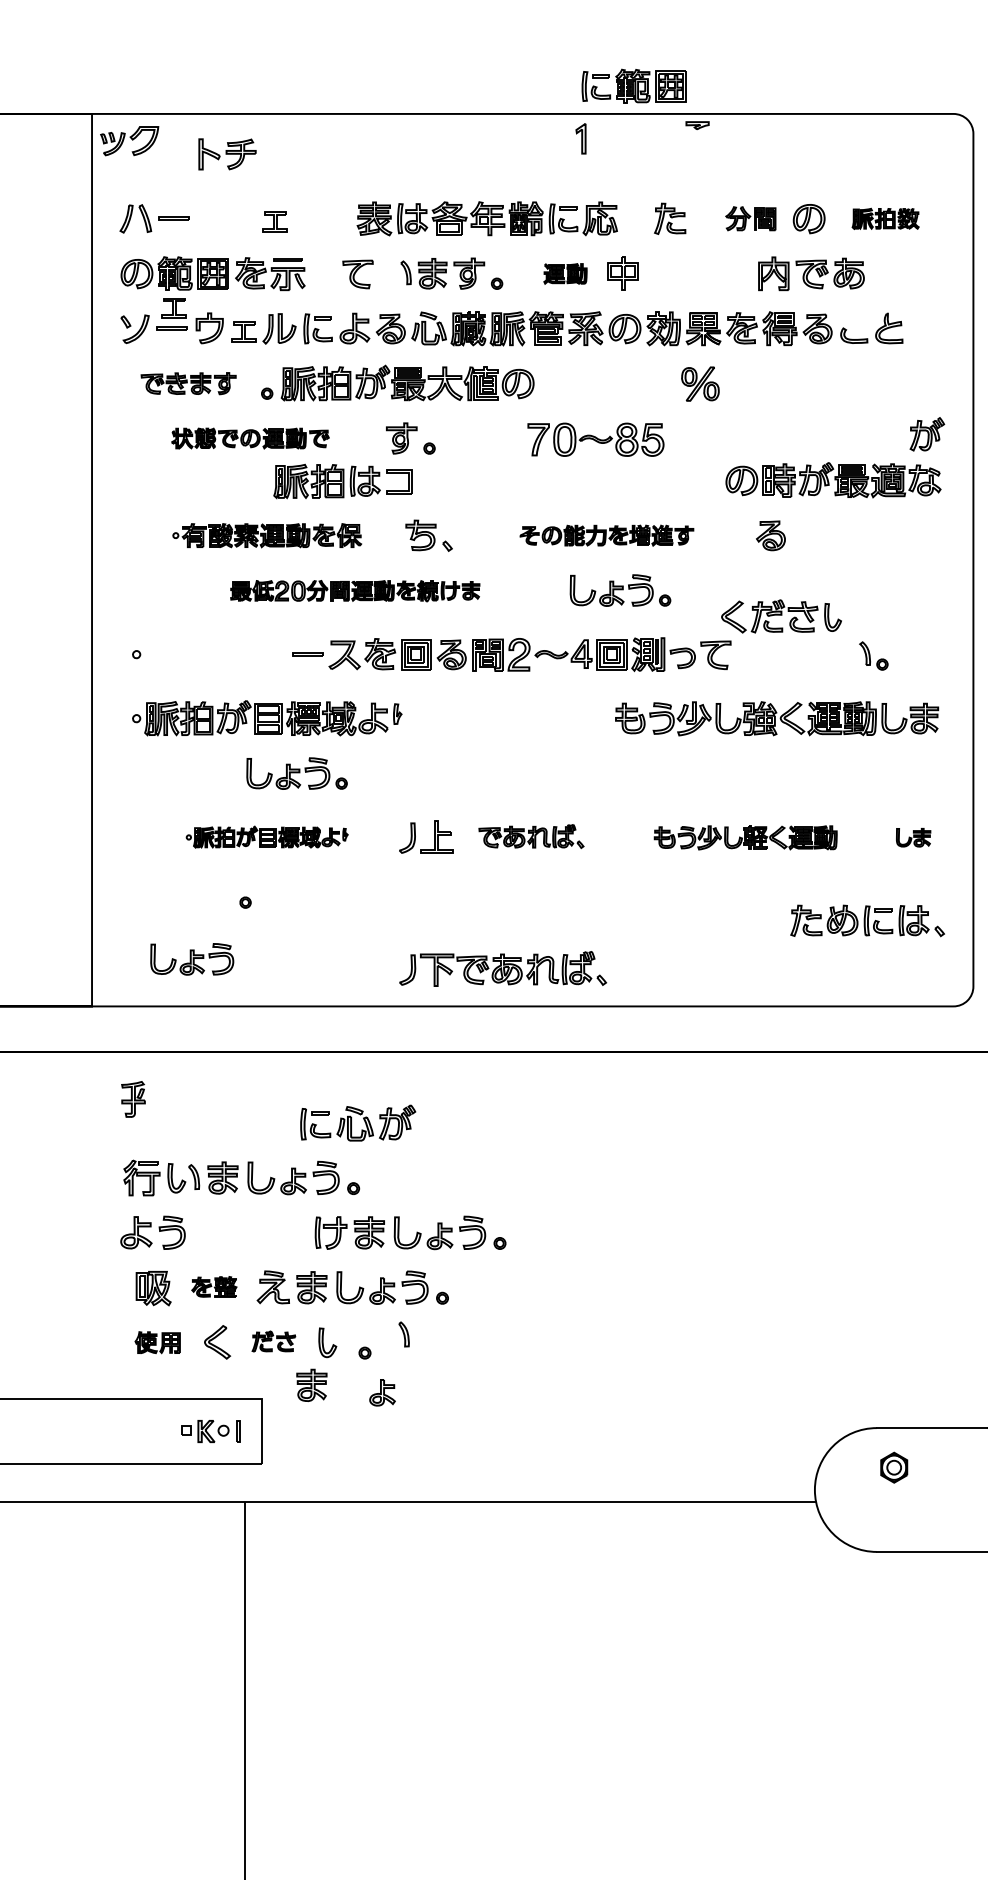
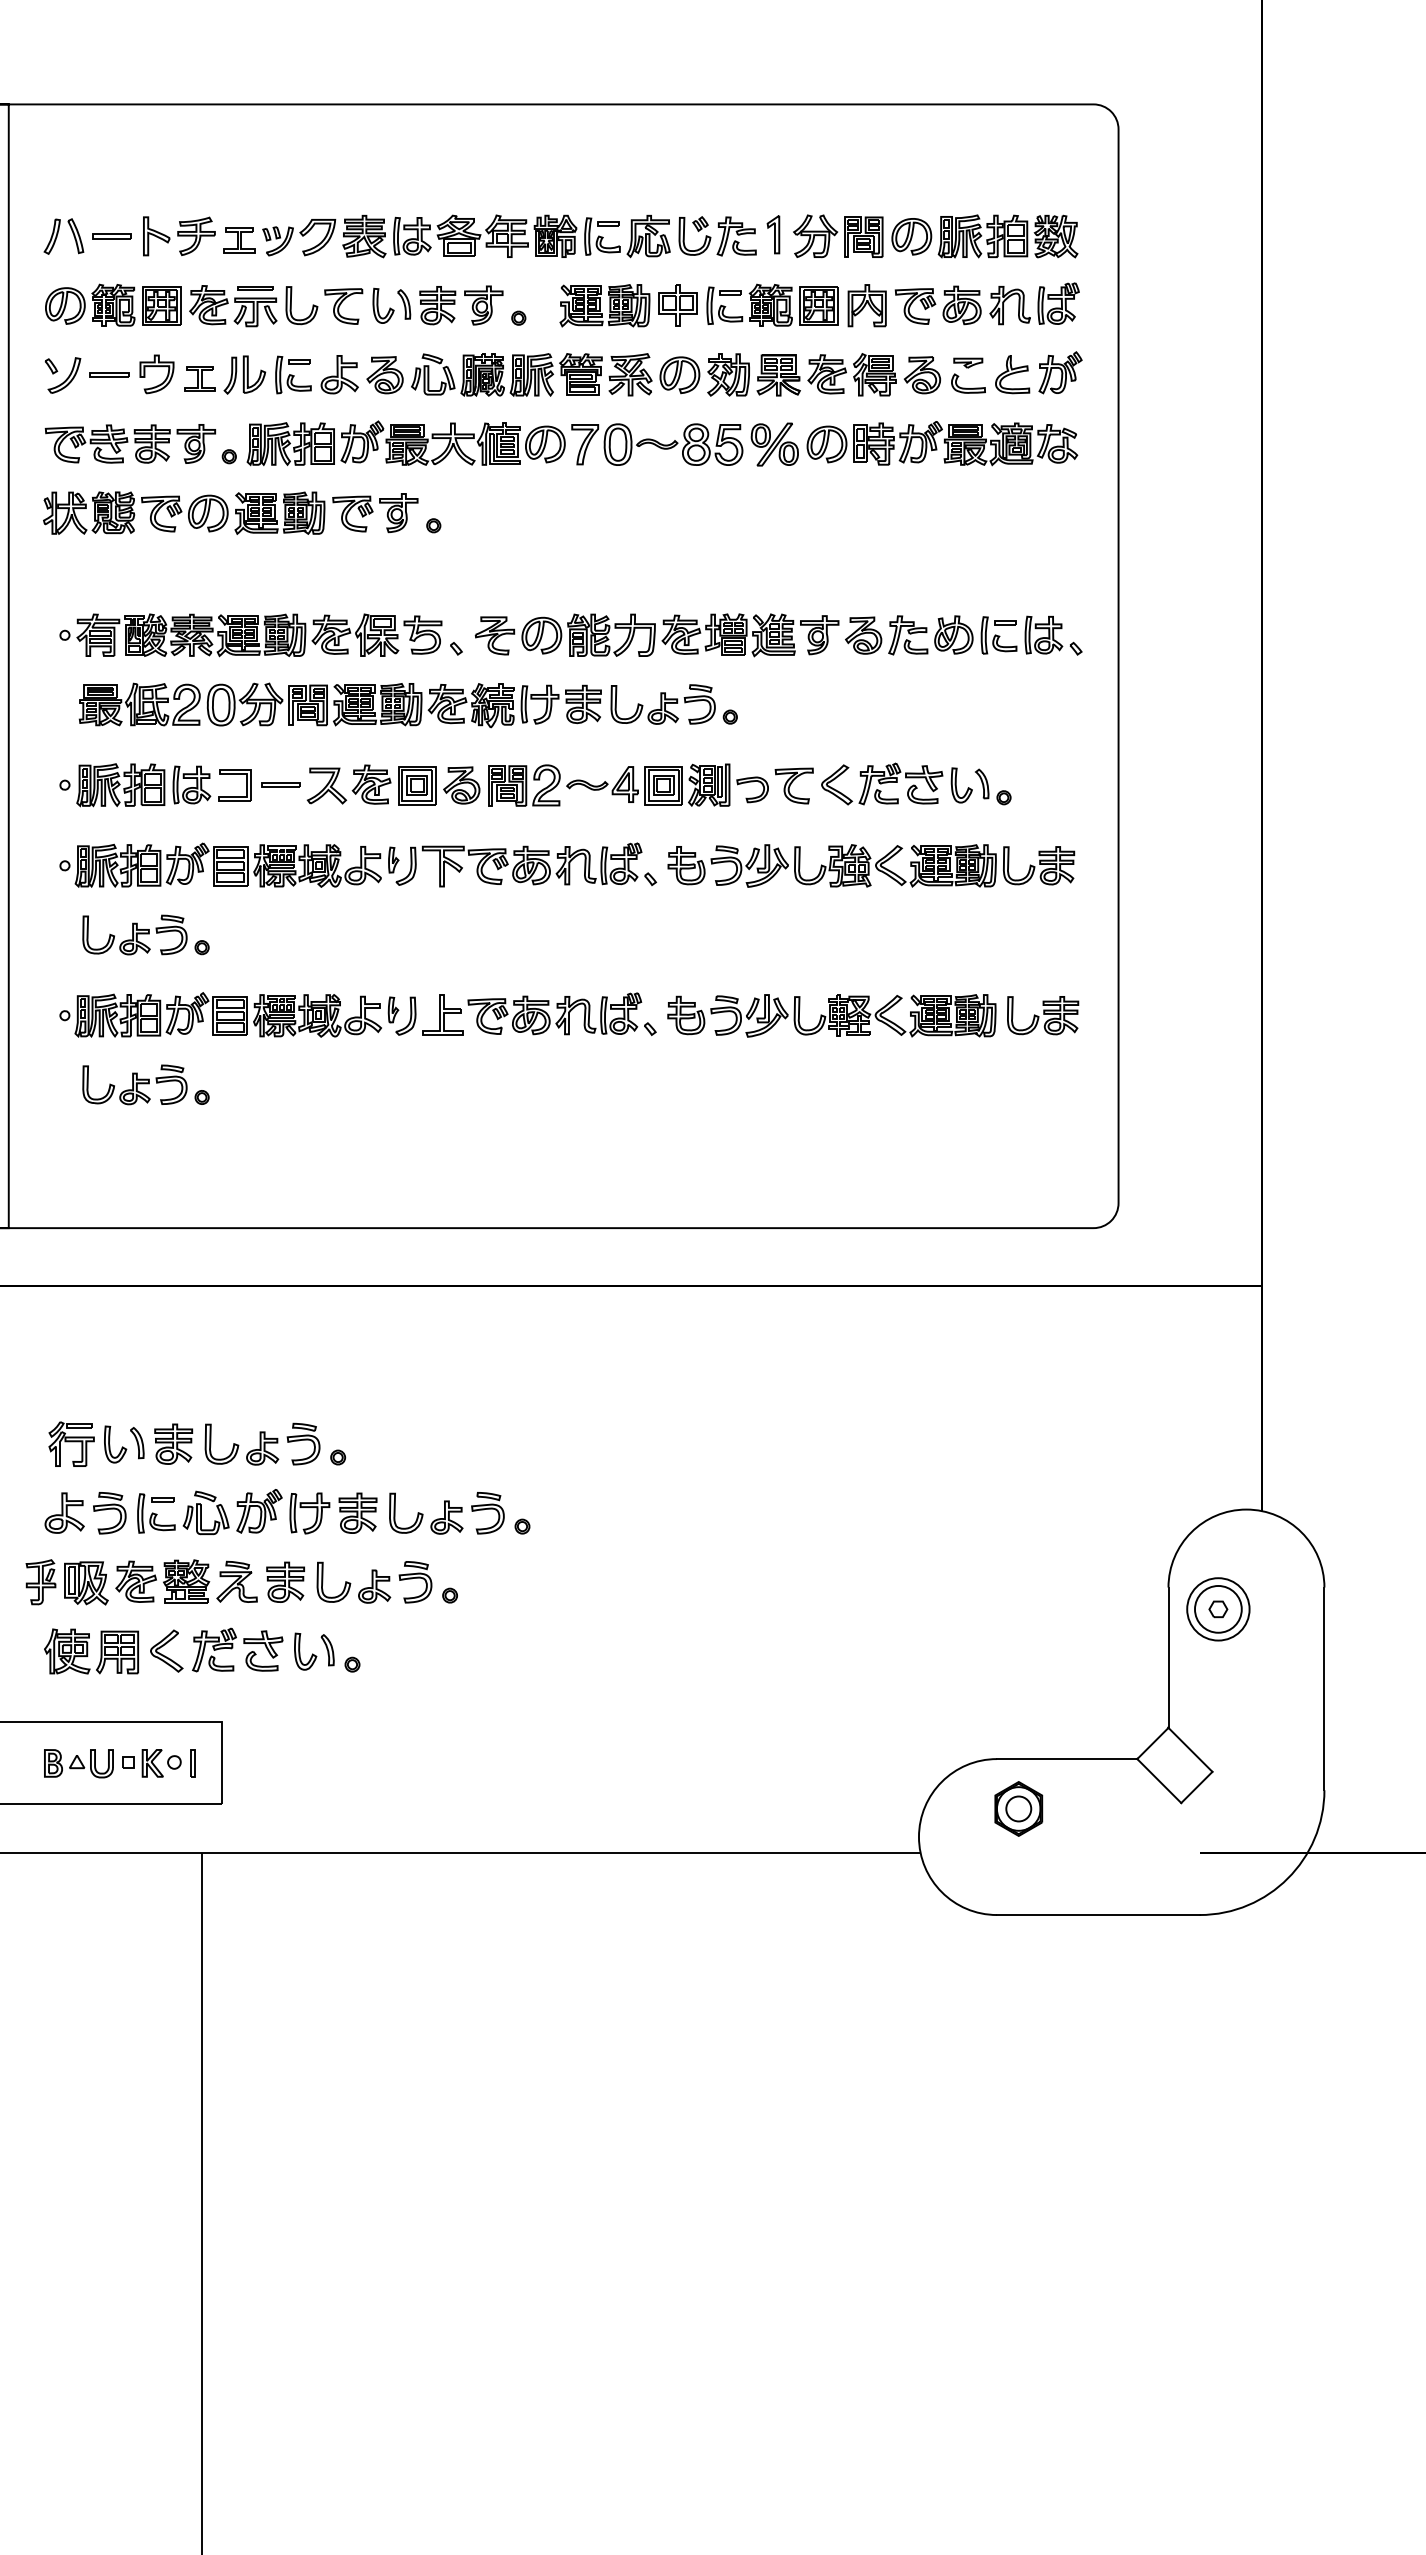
part: (634, 85) -> (772, 304), moved
part: (697, 125) -> (968, 362), moved
part: (581, 138) -> (773, 234), moved
part: (129, 141) -> (299, 237), moved
part: (227, 154) -> (179, 236), moved
part: (636, 218) -> (694, 235), added
part: (750, 218) -> (838, 236), size x1.43
part: (885, 218) -> (1007, 236), size x1.67
part: (906, 272) -> (1034, 303), added
part: (316, 273) -> (291, 305), added
part: (389, 273) -> (383, 305), added
part: (565, 273) -> (604, 305), size x1.67
part: (173, 307) -> (111, 348), removed
part: (188, 383) -> (130, 443), size x1.43
part: (927, 434) -> (1060, 372), moved
part: (250, 438) -> (208, 512), size x1.67
part: (596, 439) -> (657, 444), moved
part: (833, 480) -> (942, 443), moved
part: (342, 481) -> (163, 785), moved
part: (267, 535) -> (229, 635), size x1.43
part: (606, 535) -> (656, 635), size x1.67
part: (354, 591) -> (339, 705), size x1.67
part: (781, 615) -> (896, 783), moved
part: (296, 773) -> (145, 934), moved
part: (530, 835) -> (561, 1013), size x1.43
part: (267, 836) -> (229, 1014), size x1.67
part: (745, 837) -> (831, 1015), size x1.43
part: (913, 837) -> (1043, 1015), size x1.67
part: (867, 920) -> (985, 635), moved
part: (191, 959) -> (134, 1084), moved
part: (503, 968) -> (526, 864), moved
part: (133, 1099) -> (40, 1582), moved
part: (351, 1123) -> (201, 1512), moved
part: (214, 1287) -> (162, 1581), size x1.67
part: (403, 1334) -> (327, 1650), moved
part: (273, 1341) -> (237, 1649), size x1.67
part: (157, 1342) -> (91, 1651), size x1.67
part: (311, 1384) -> (285, 1704), removed
part: (382, 1392) -> (374, 1714), removed
part: (147, 1431) -> (78, 1763), added
part: (893, 1467) -> (1018, 1808), size x1.43

